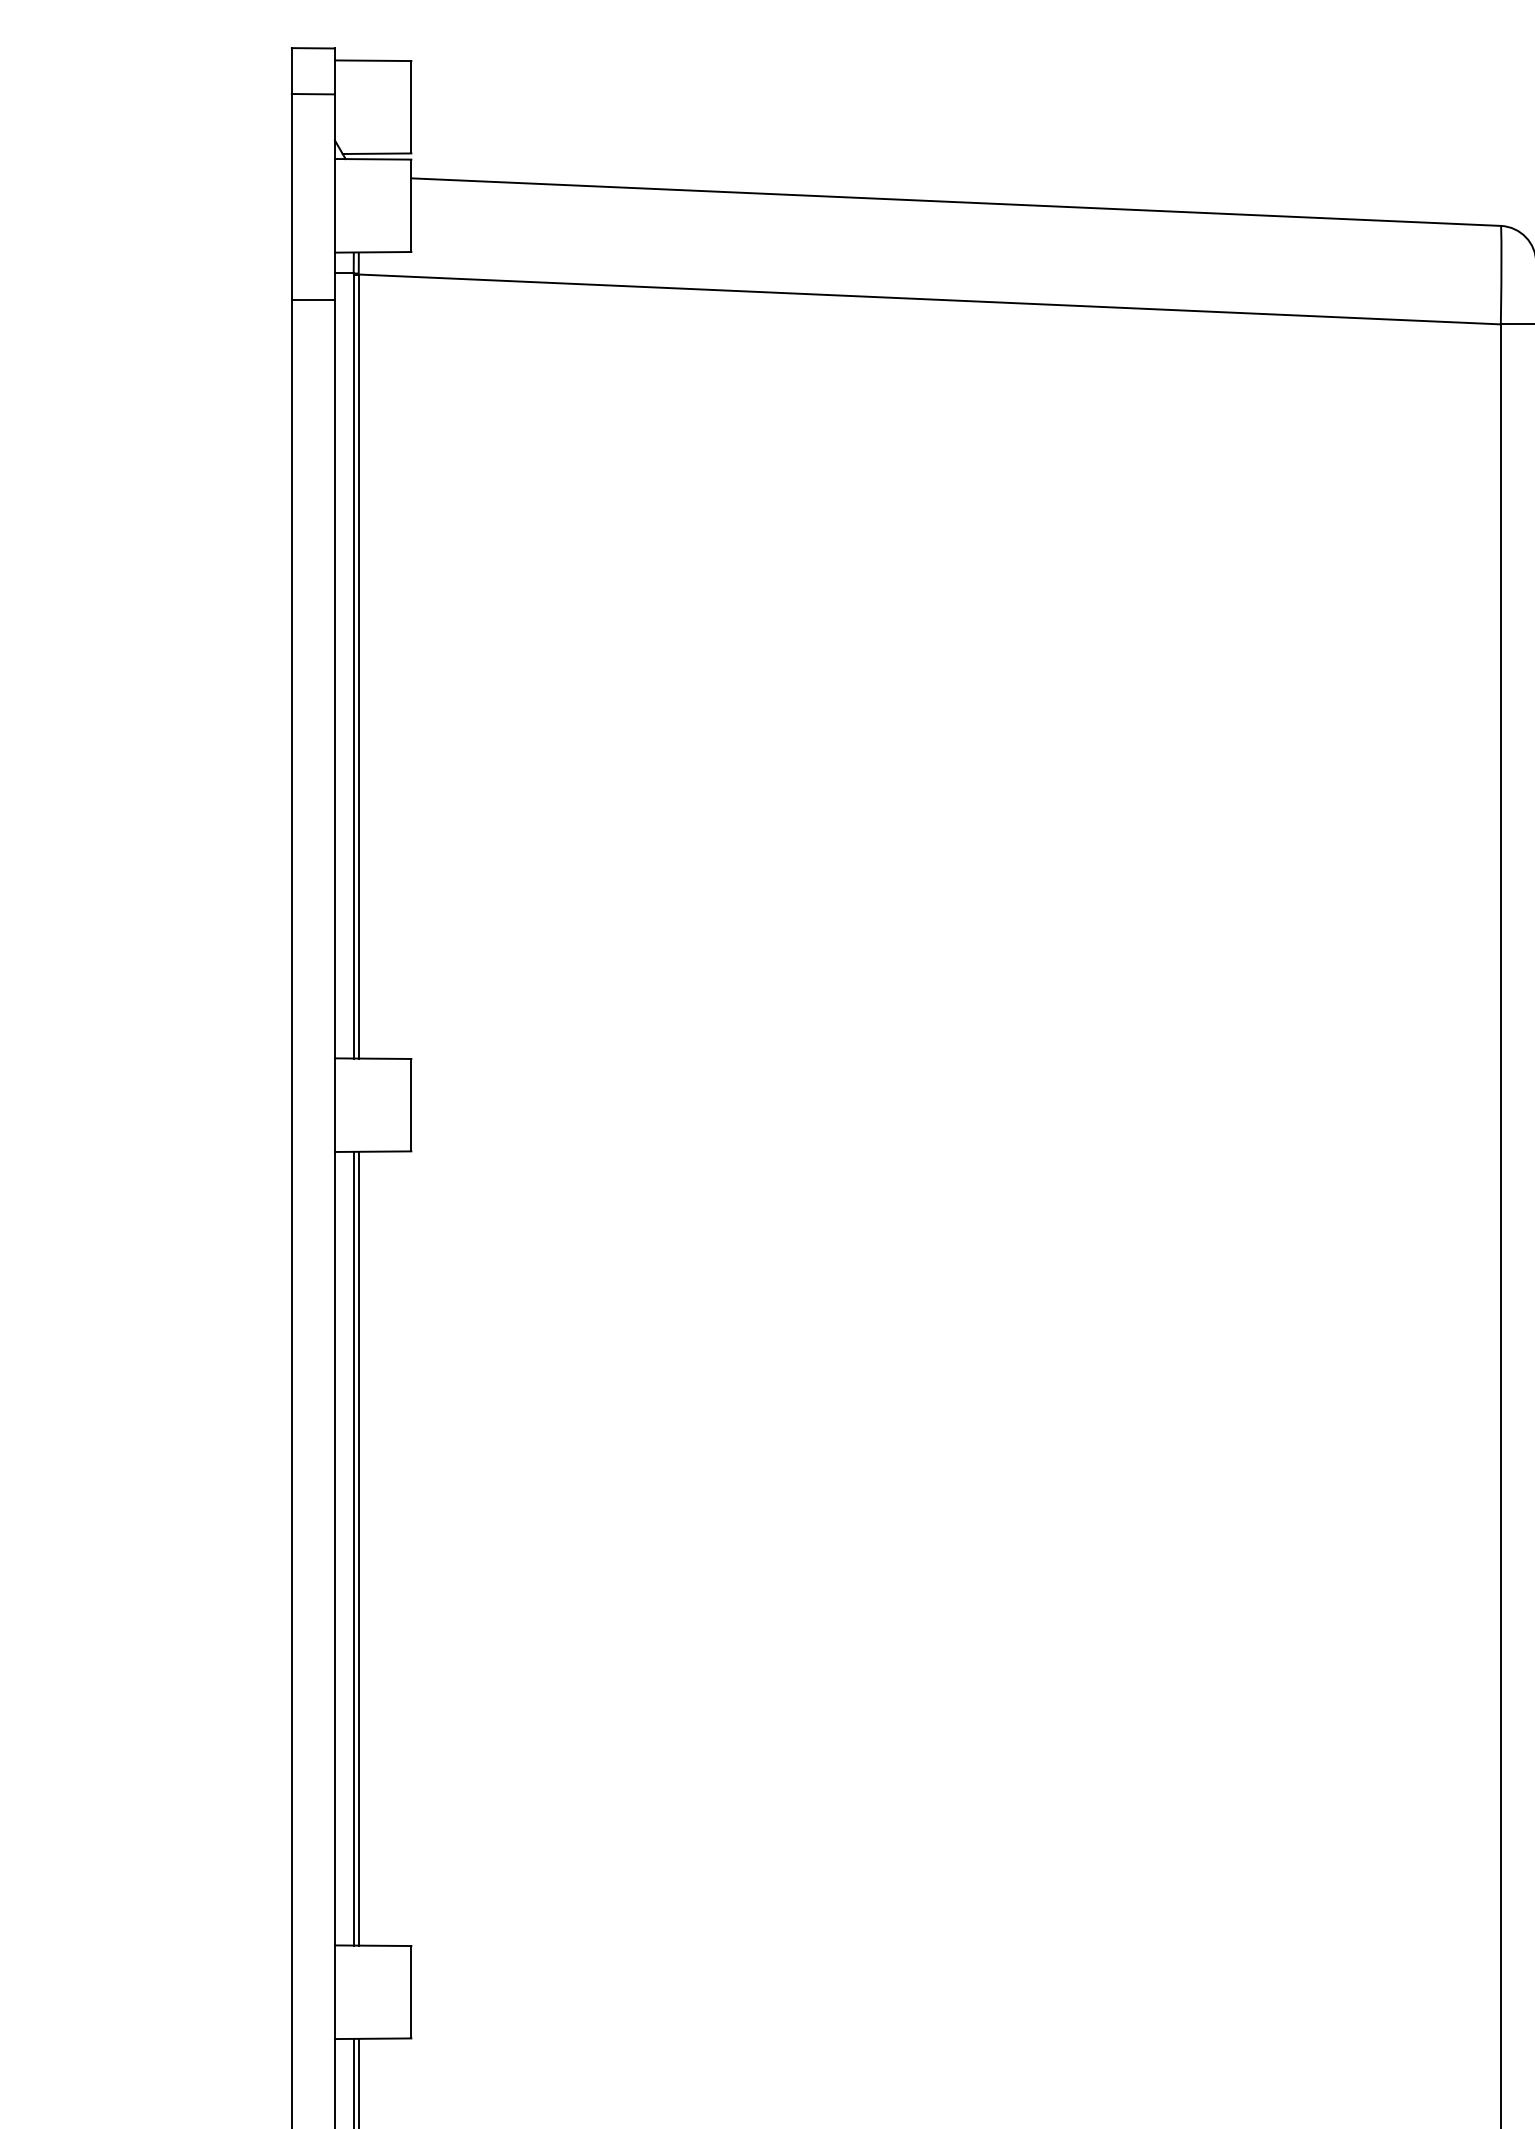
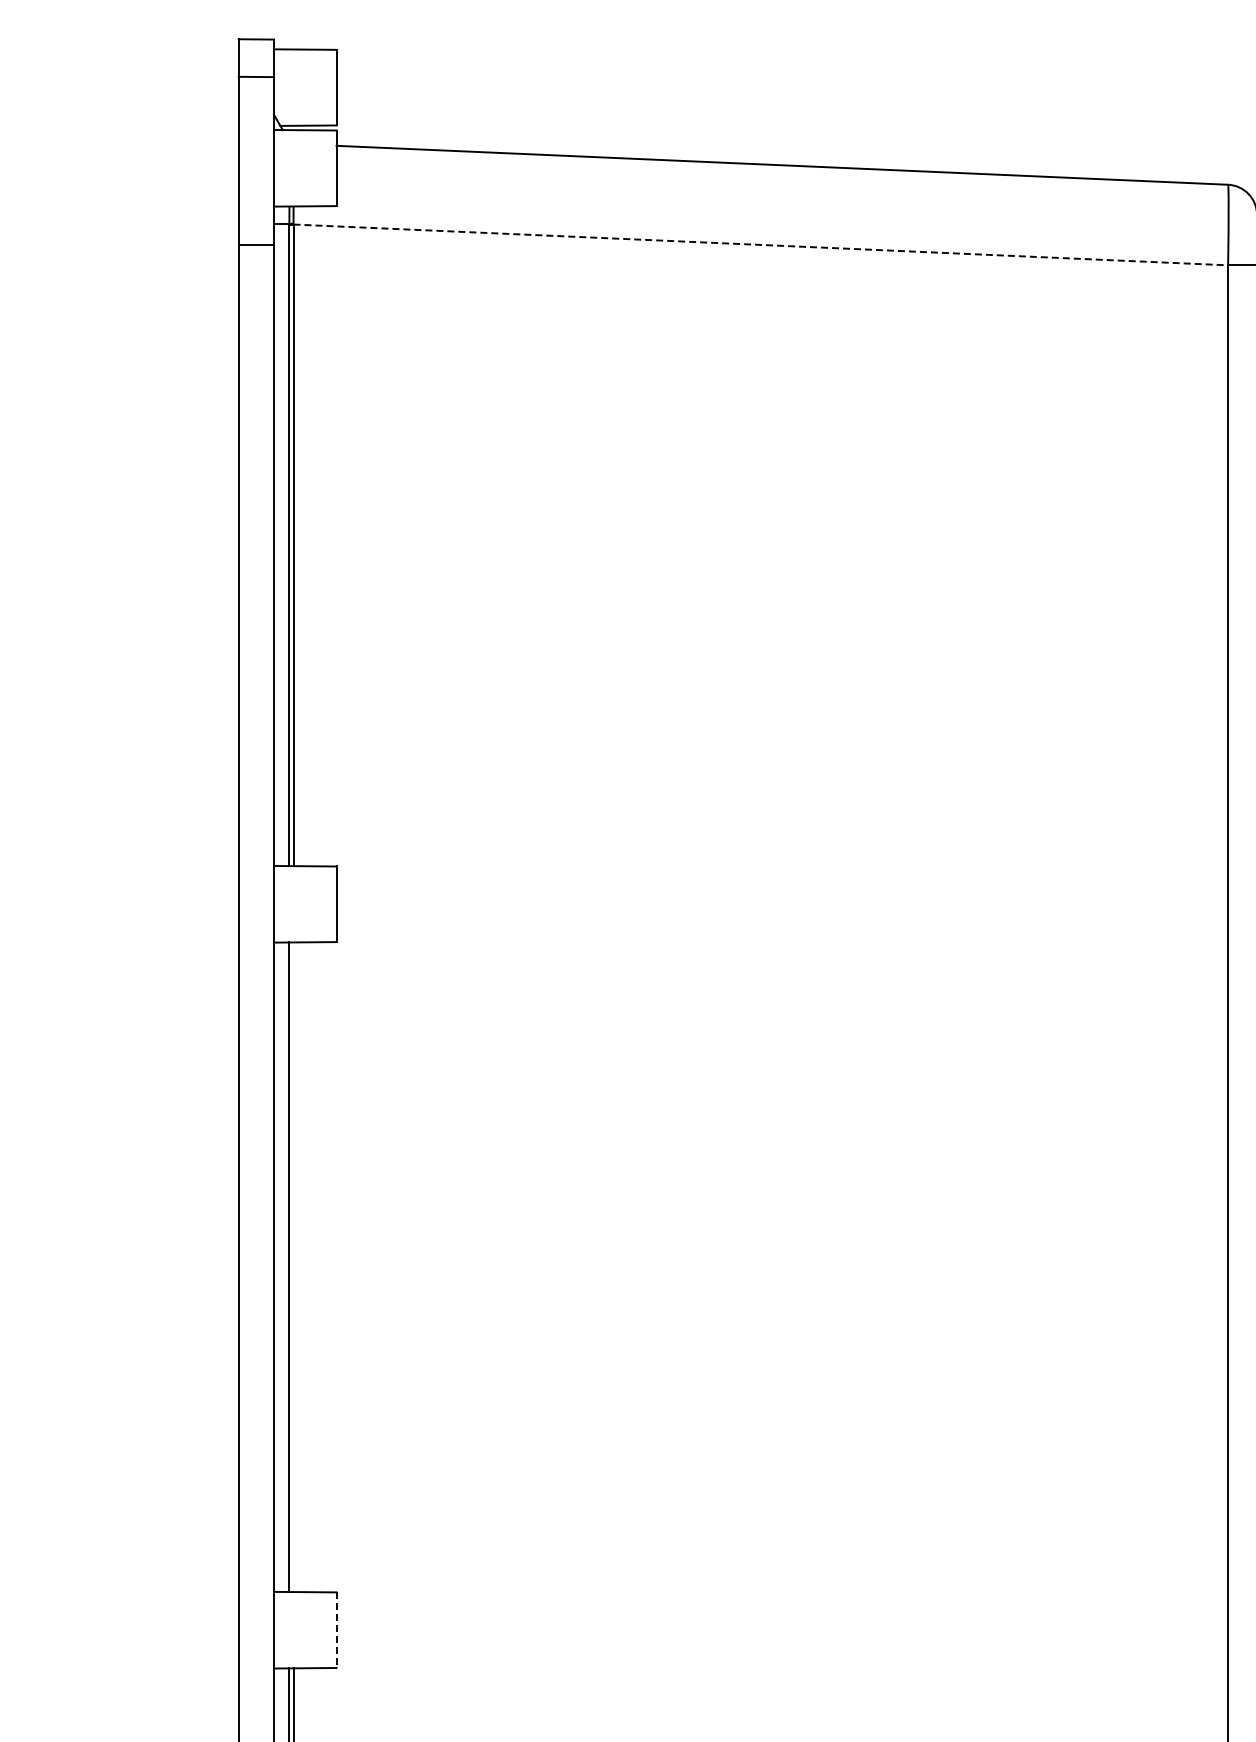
line: (929, 298) -> (760, 244), solid -> dashed
line: (358, 1549) -> (293, 1267), removed
line: (411, 1992) -> (336, 1630), solid -> dashed

